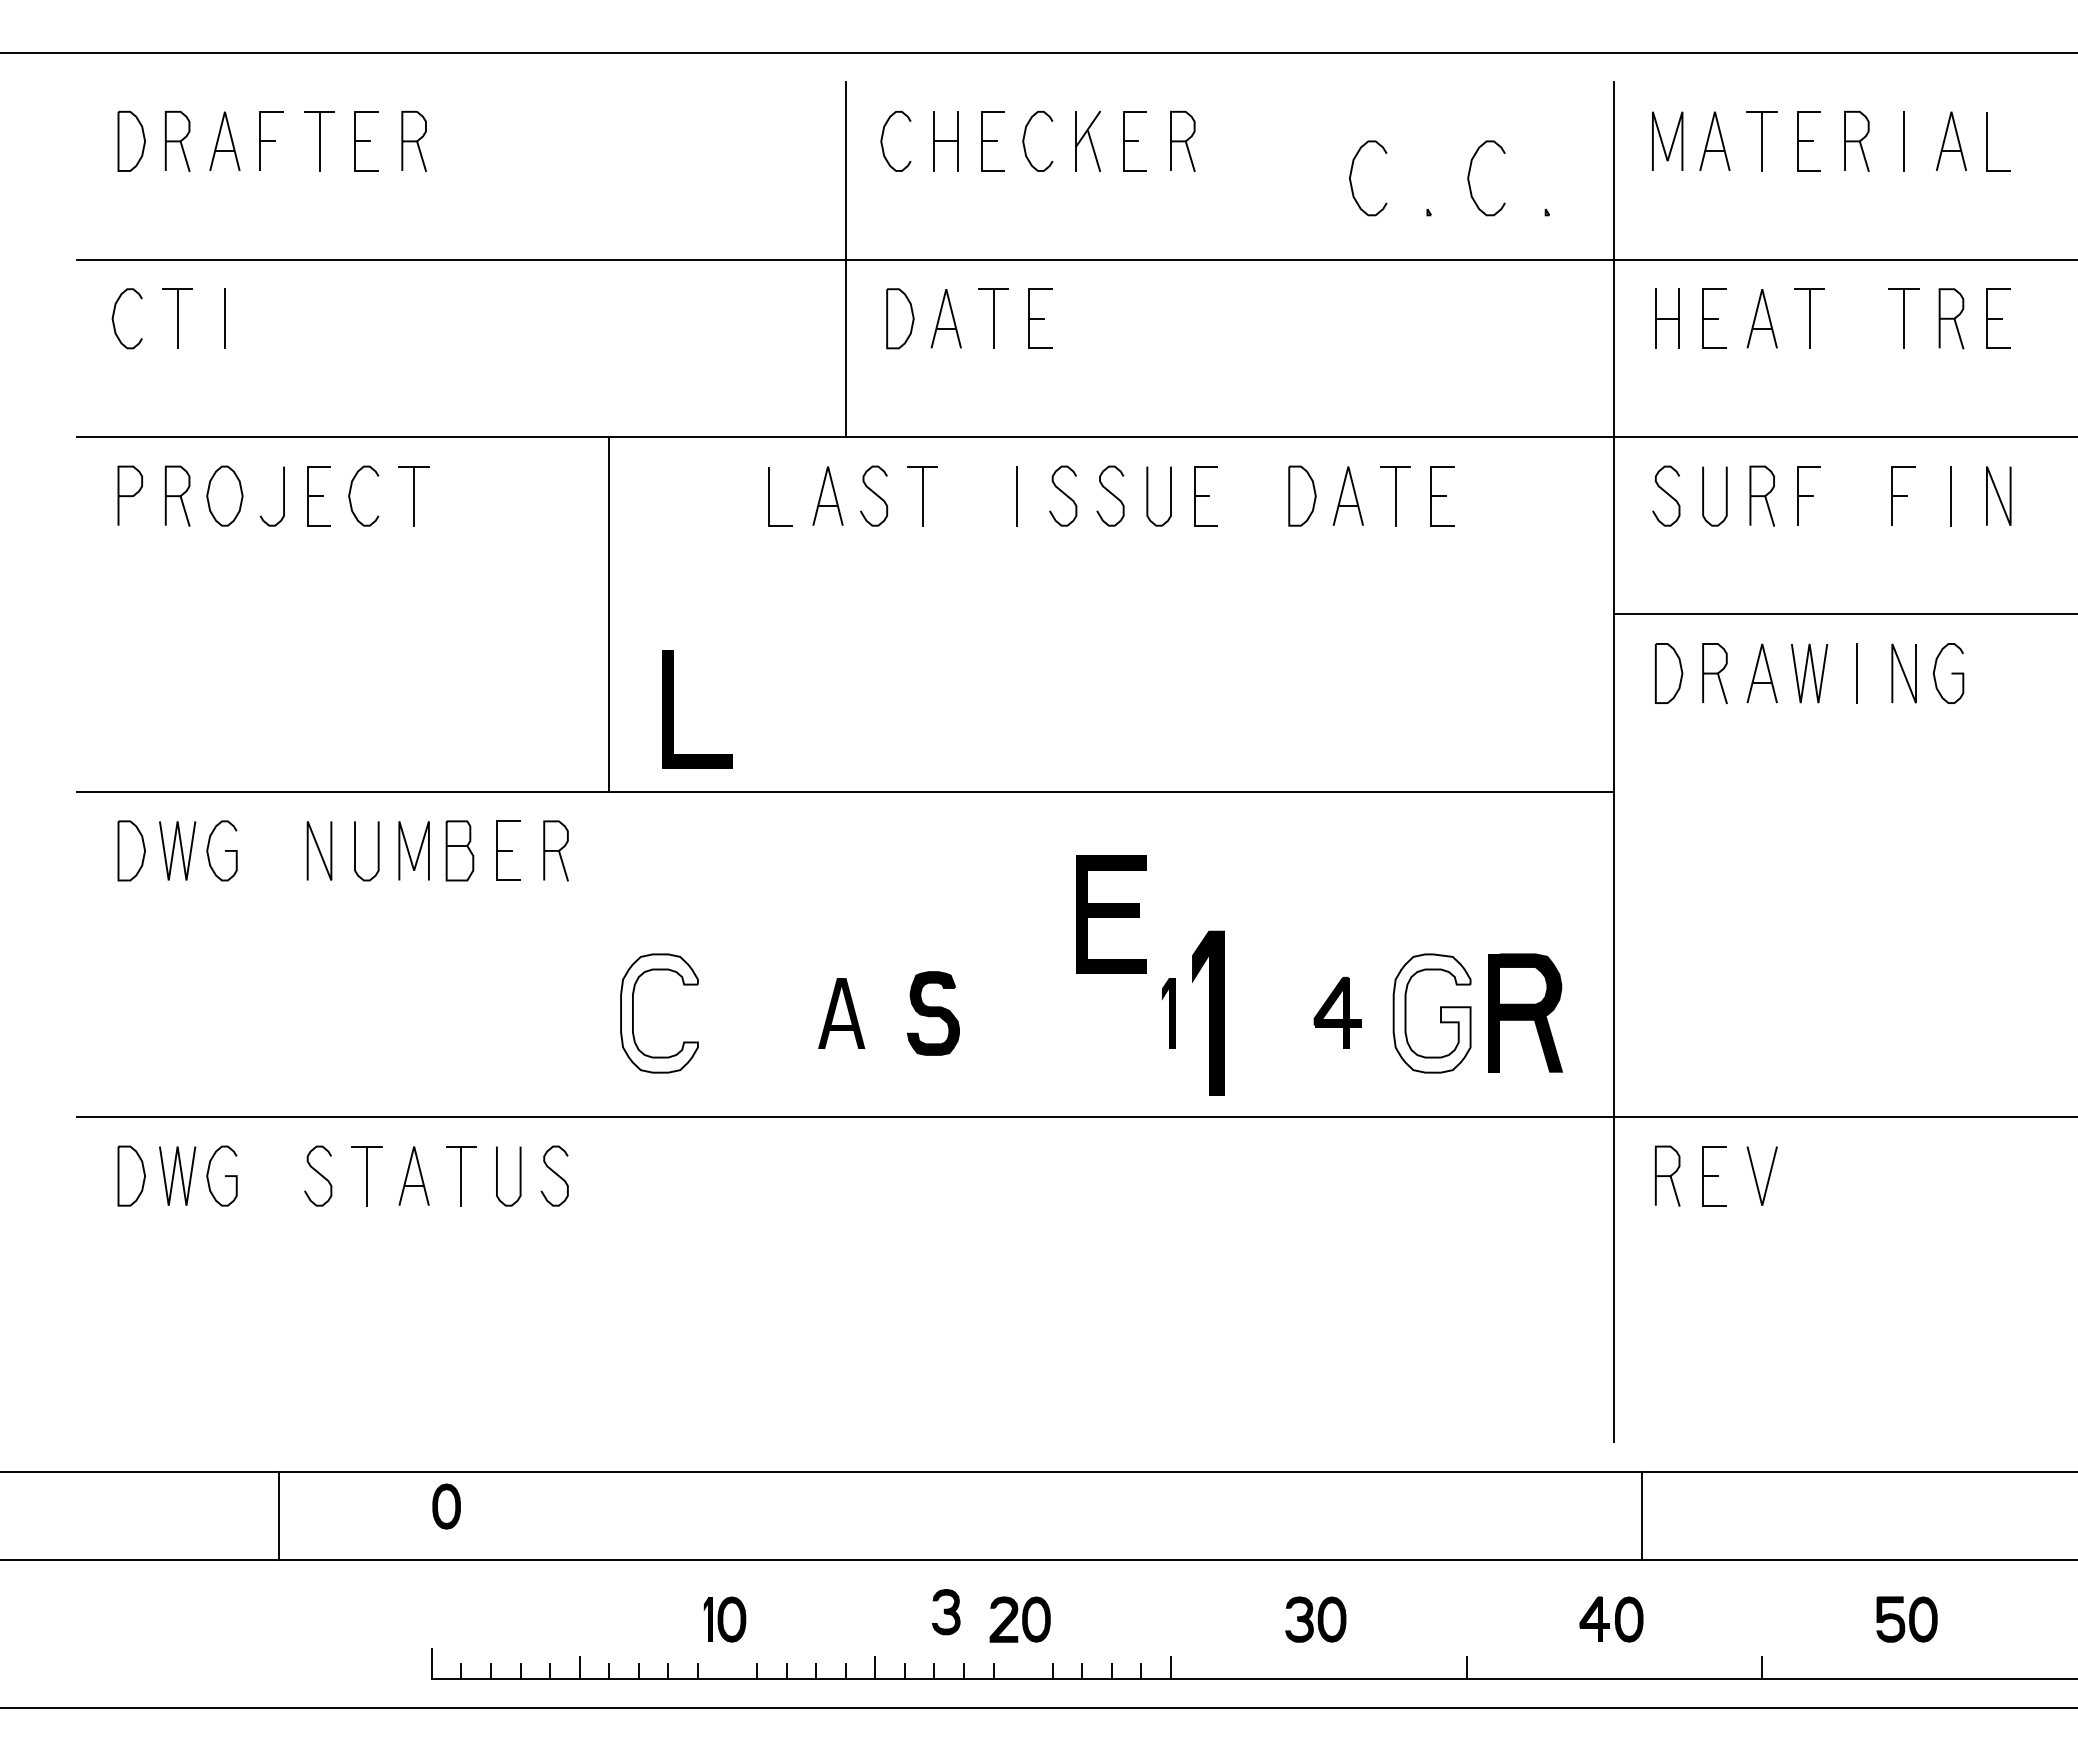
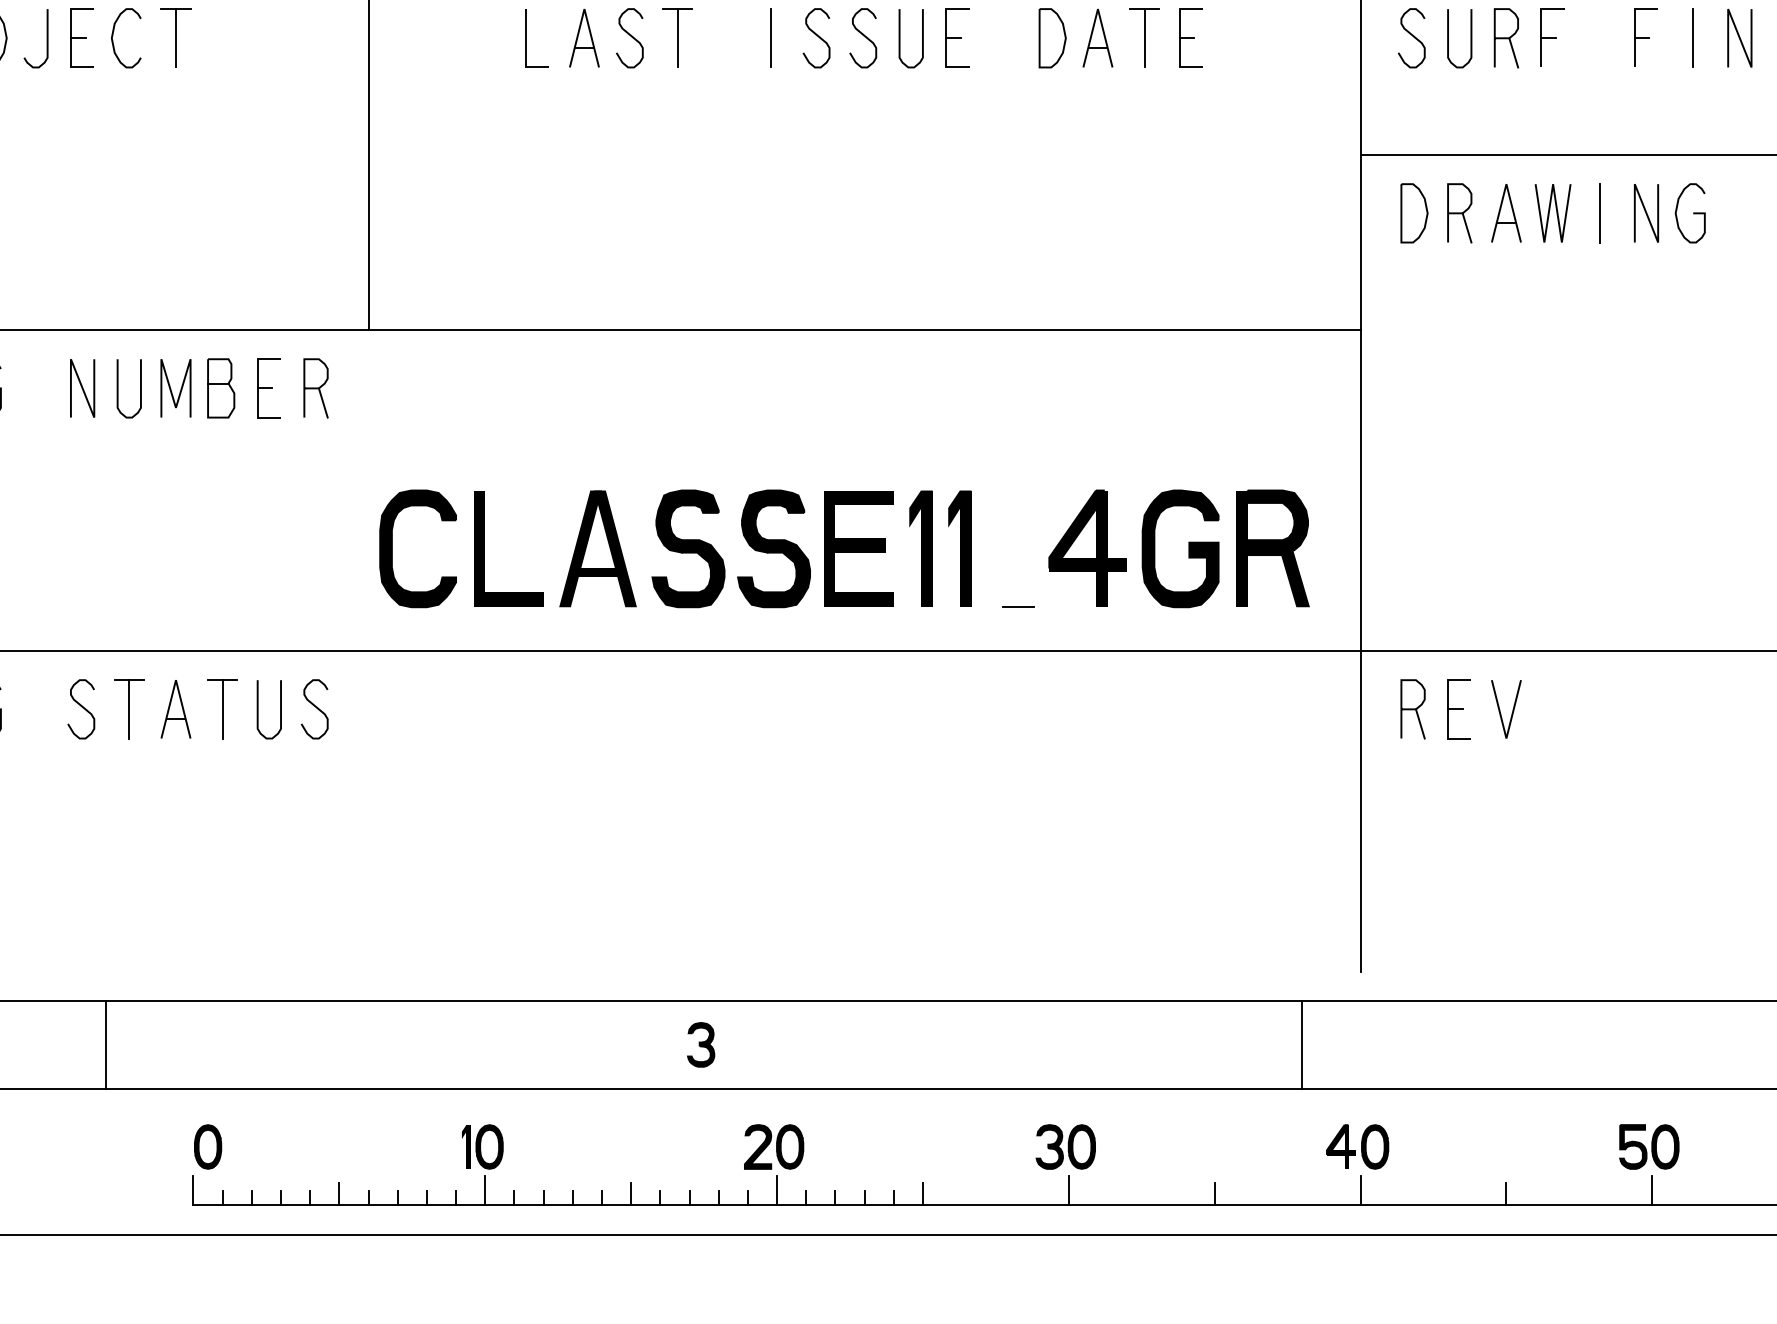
part: (673, 709) -> (485, 548), moved
part: (1111, 914) -> (858, 548), moved
part: (1337, 1012) -> (1087, 547), size x1.67
fill: (659, 1013) -> (418, 548), added
part: (841, 1013) -> (597, 548), size x1.67
part: (933, 1013) -> (688, 548), size x1.43
part: (1019, 1013) -> (773, 548), added
part: (1168, 1013) -> (920, 548), size x1.67
part: (1207, 1013) -> (958, 548), size x0.71
fill: (1431, 1013) -> (1180, 548), added
line: (1267, 1072) -> (1018, 607), added
part: (446, 1506) -> (207, 1146), moved
line: (279, 1515) -> (106, 1044), moved
line: (1642, 1515) -> (1302, 1044), moved
part: (946, 1612) -> (701, 1045), moved
line: (727, 1663) -> (485, 1190), added
line: (1023, 1663) -> (777, 1190), added
line: (1318, 1663) -> (1068, 1190), added
line: (1614, 1663) -> (1360, 1190), added
line: (1910, 1663) -> (1652, 1190), added

